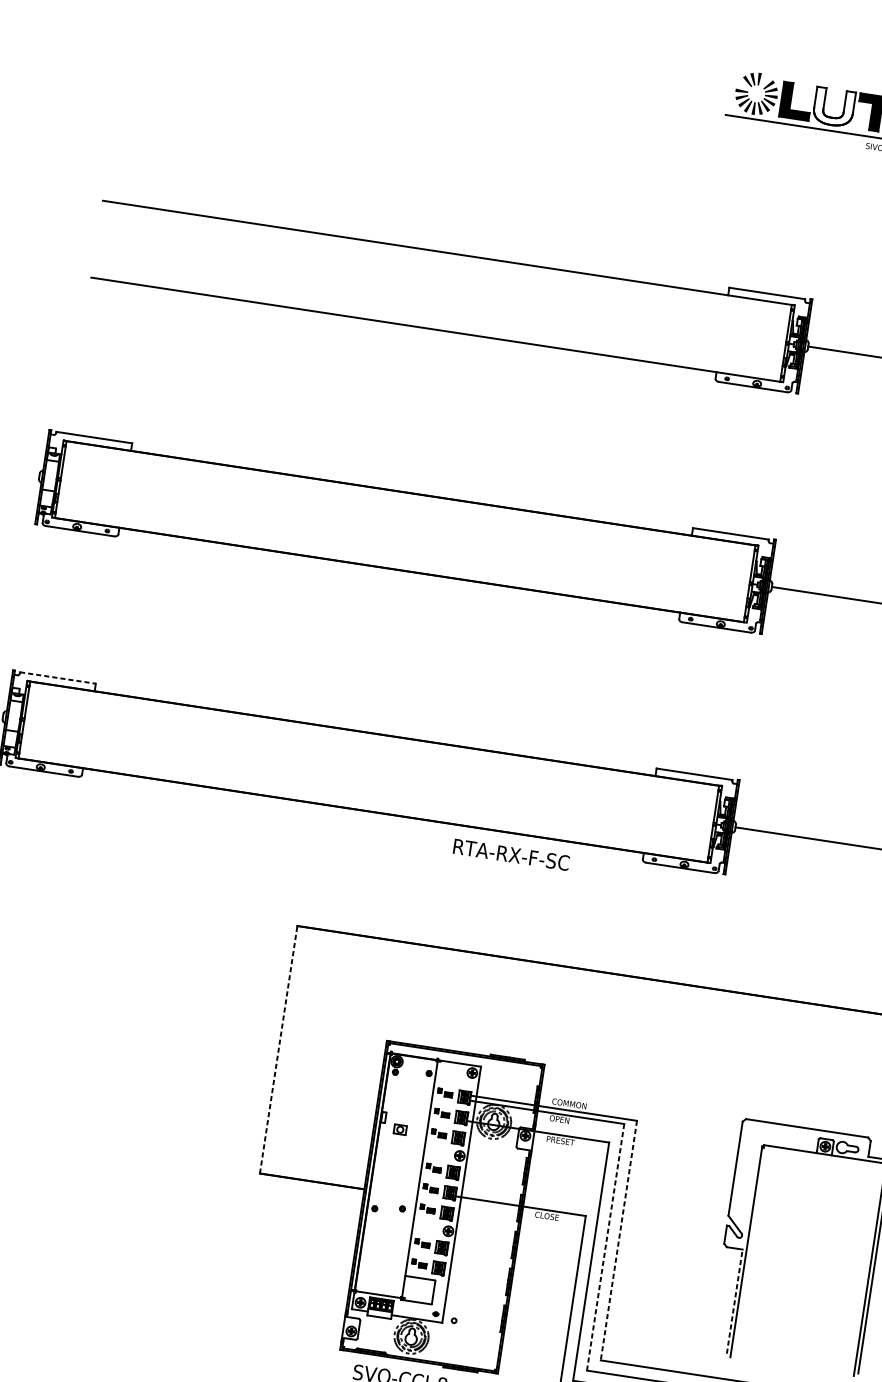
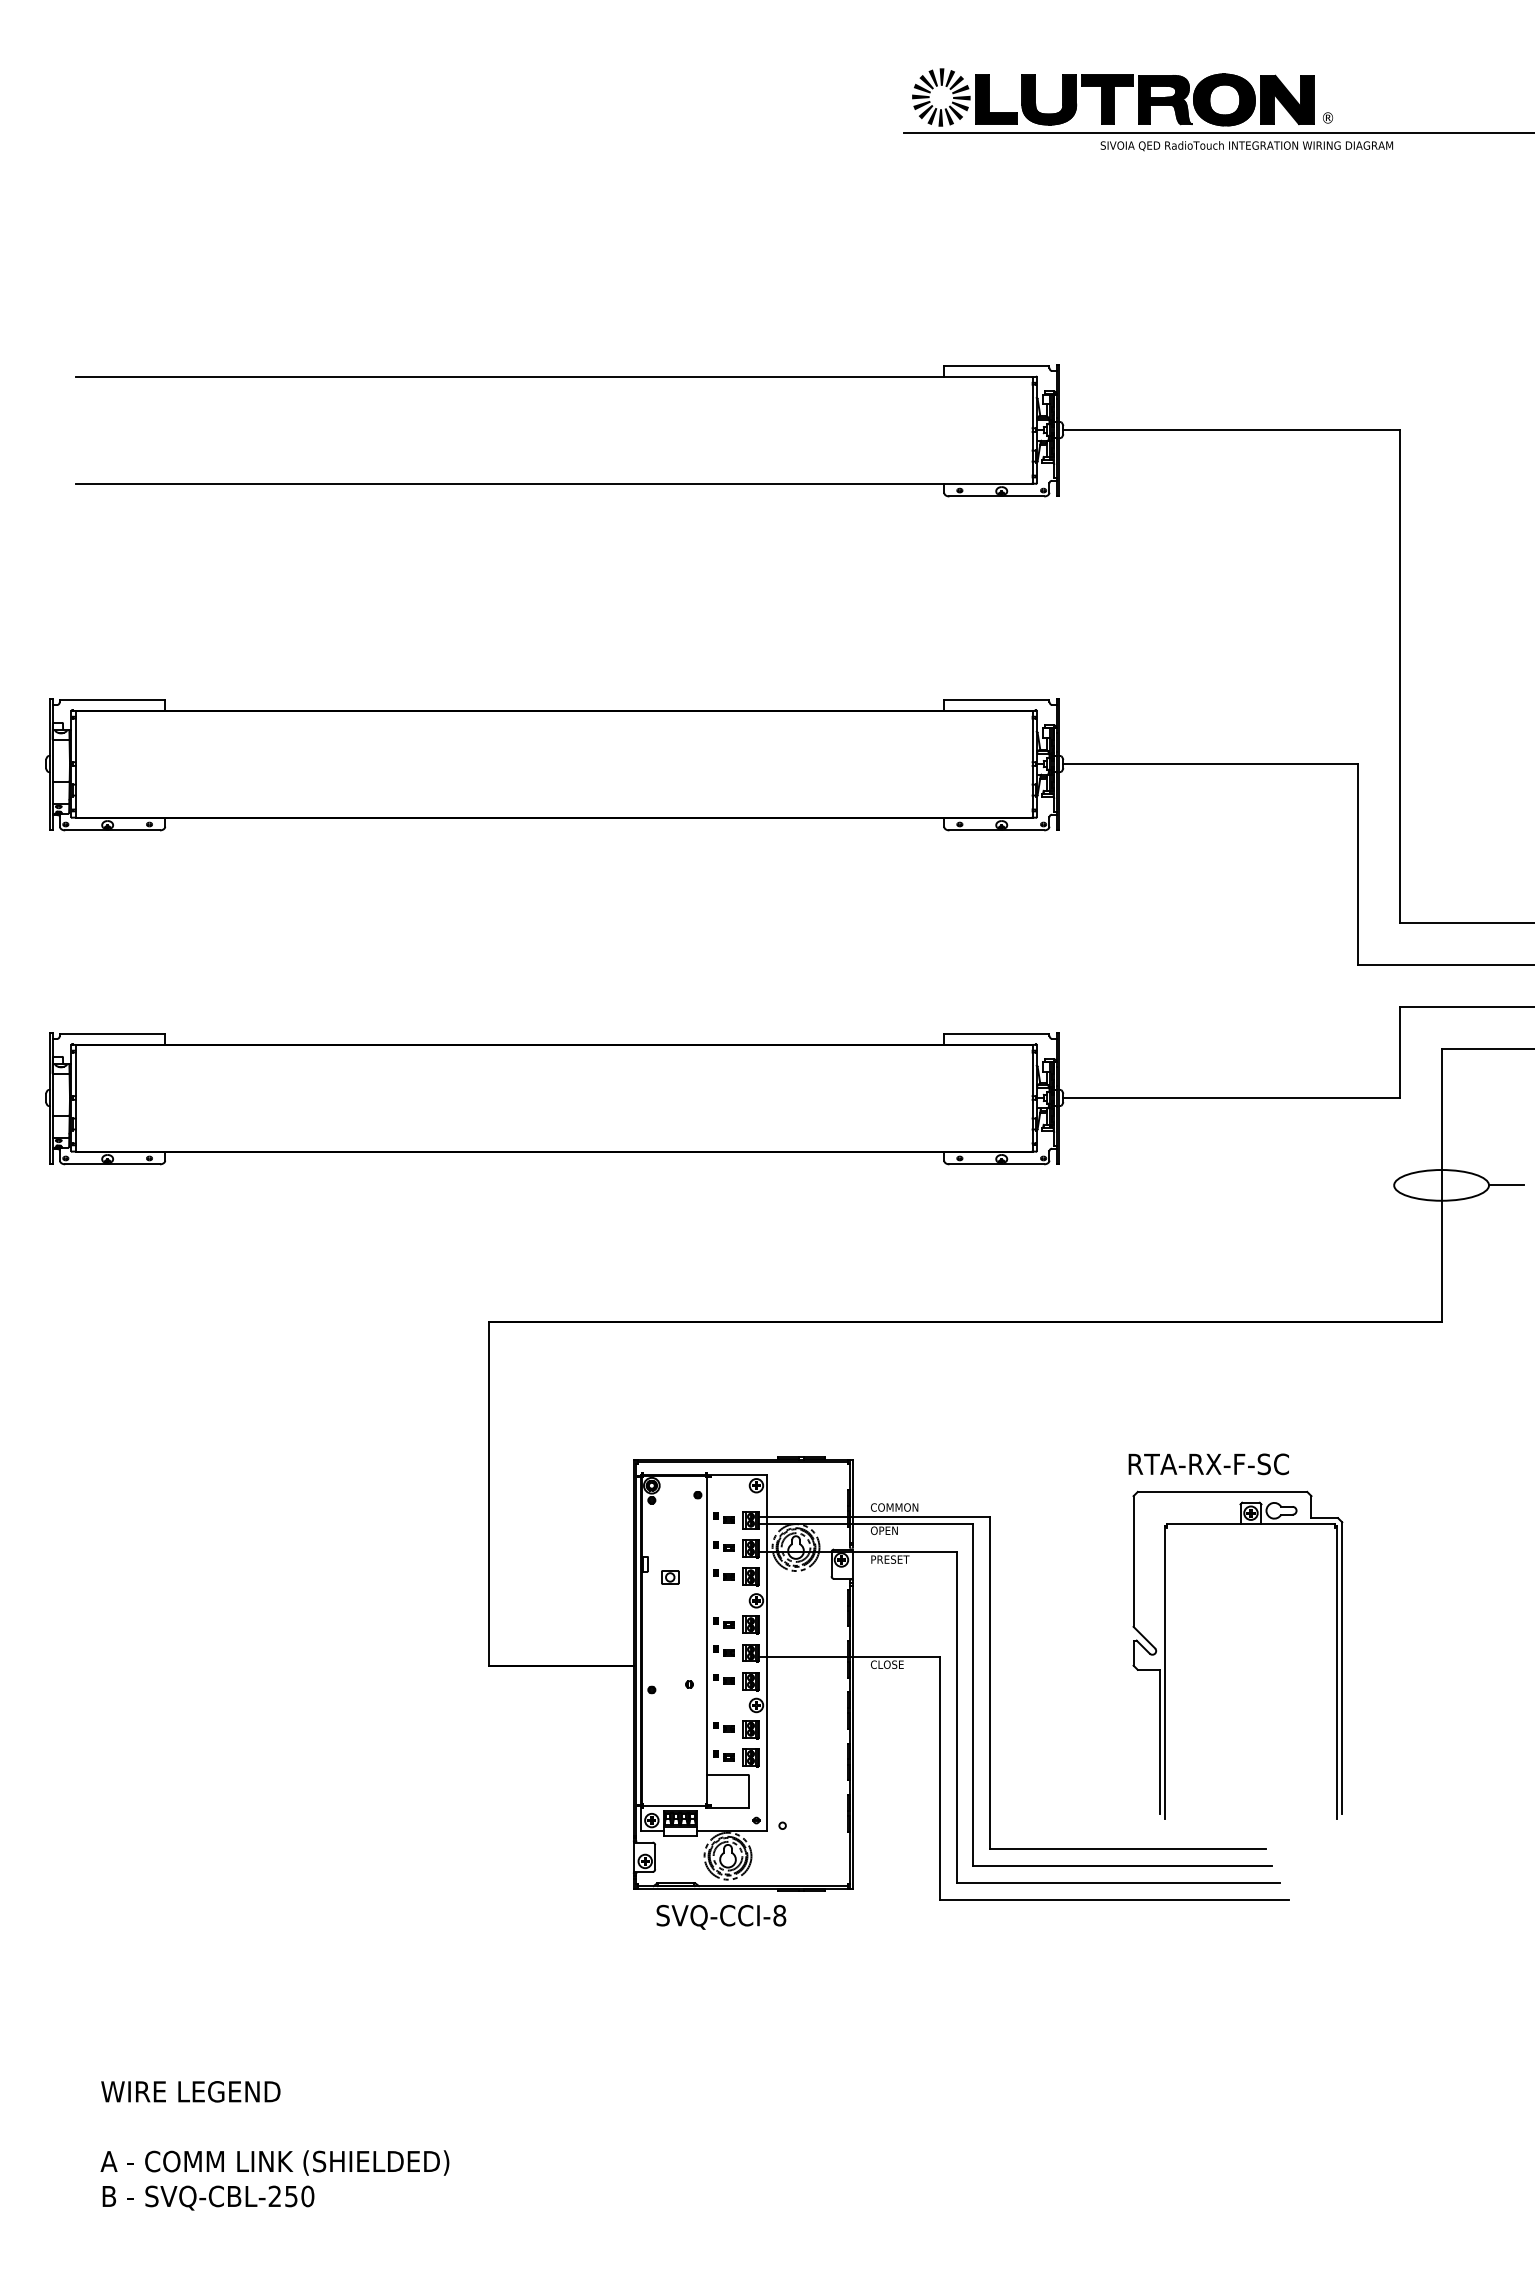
fill: (765, 81) -> (950, 78), added
fill: (744, 85) -> (922, 88), added
fill: (834, 107) -> (1049, 99), added
line: (57, 678) -> (112, 1034), dashed -> solid
text: (511, 854) -> (1208, 1464), moved
line: (278, 1049) -> (488, 1493), dashed -> solid
line: (618, 1240) -> (989, 1683), dashed -> solid
line: (605, 1247) -> (973, 1695), dashed -> solid
line: (734, 1301) -> (1159, 1741), dashed -> solid

